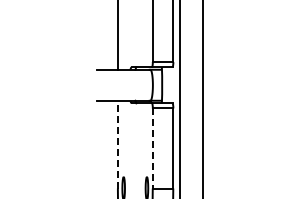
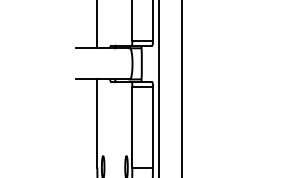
line: (117, 144) -> (96, 123), dashed -> solid
line: (152, 148) -> (132, 127), dashed -> solid

